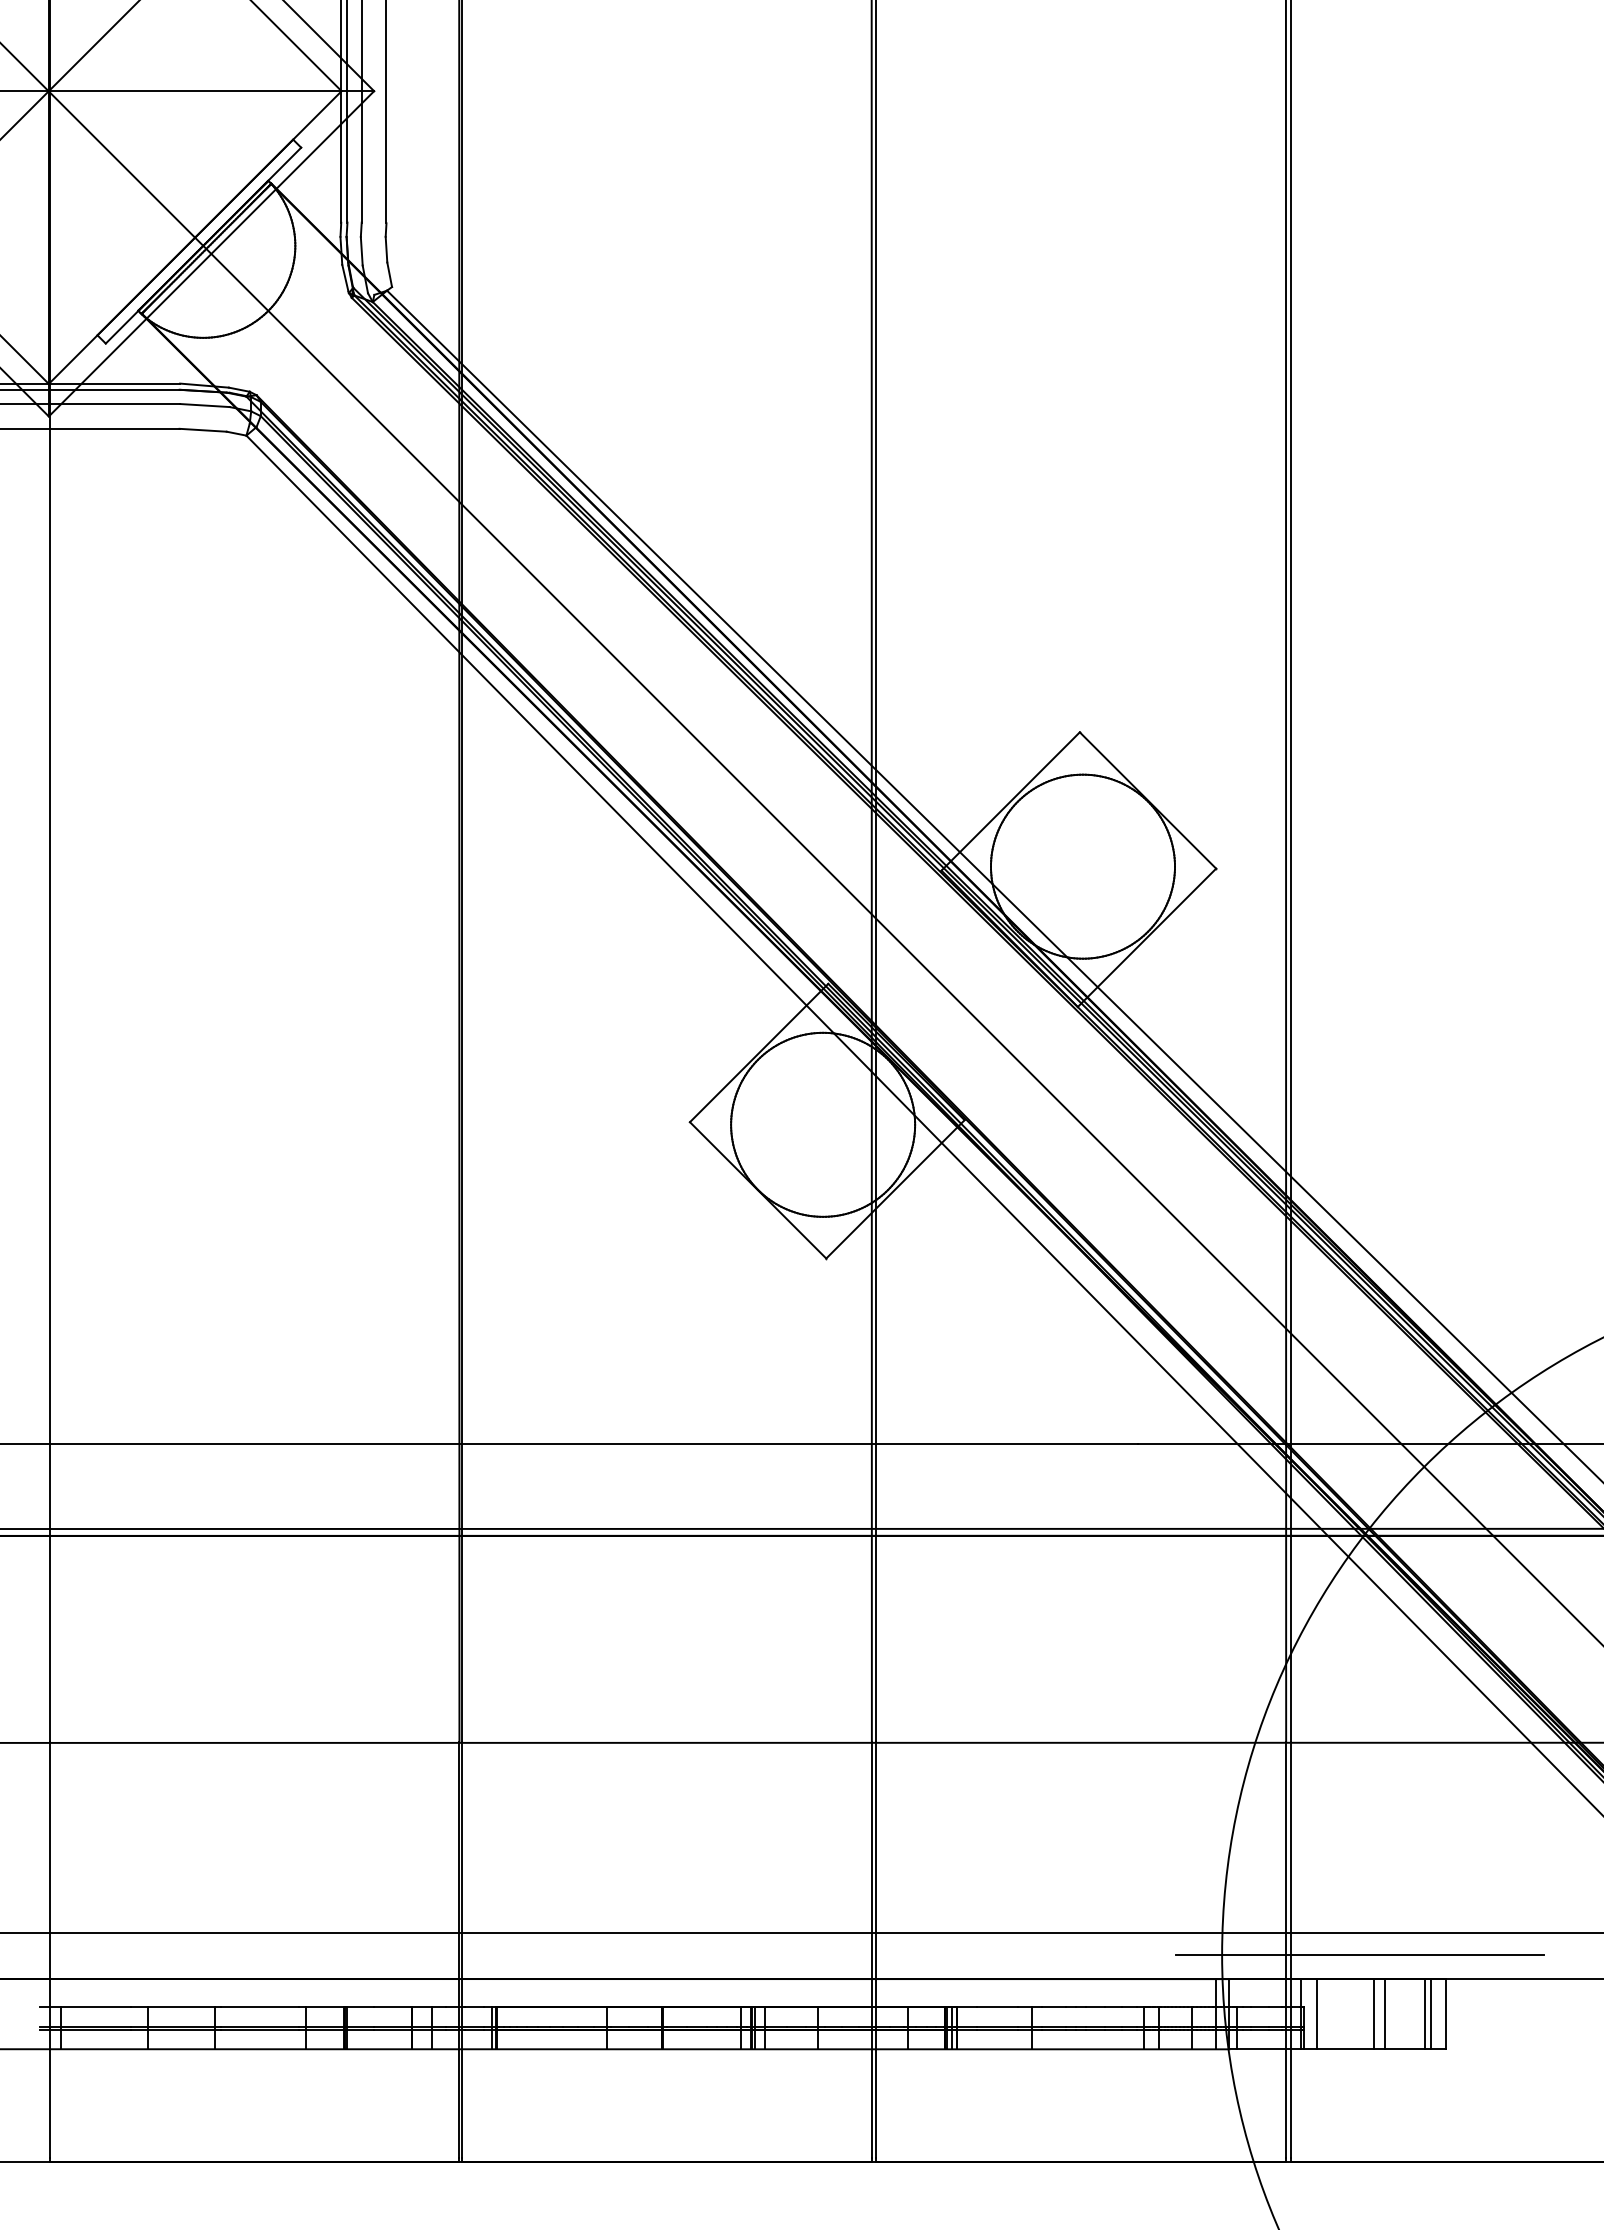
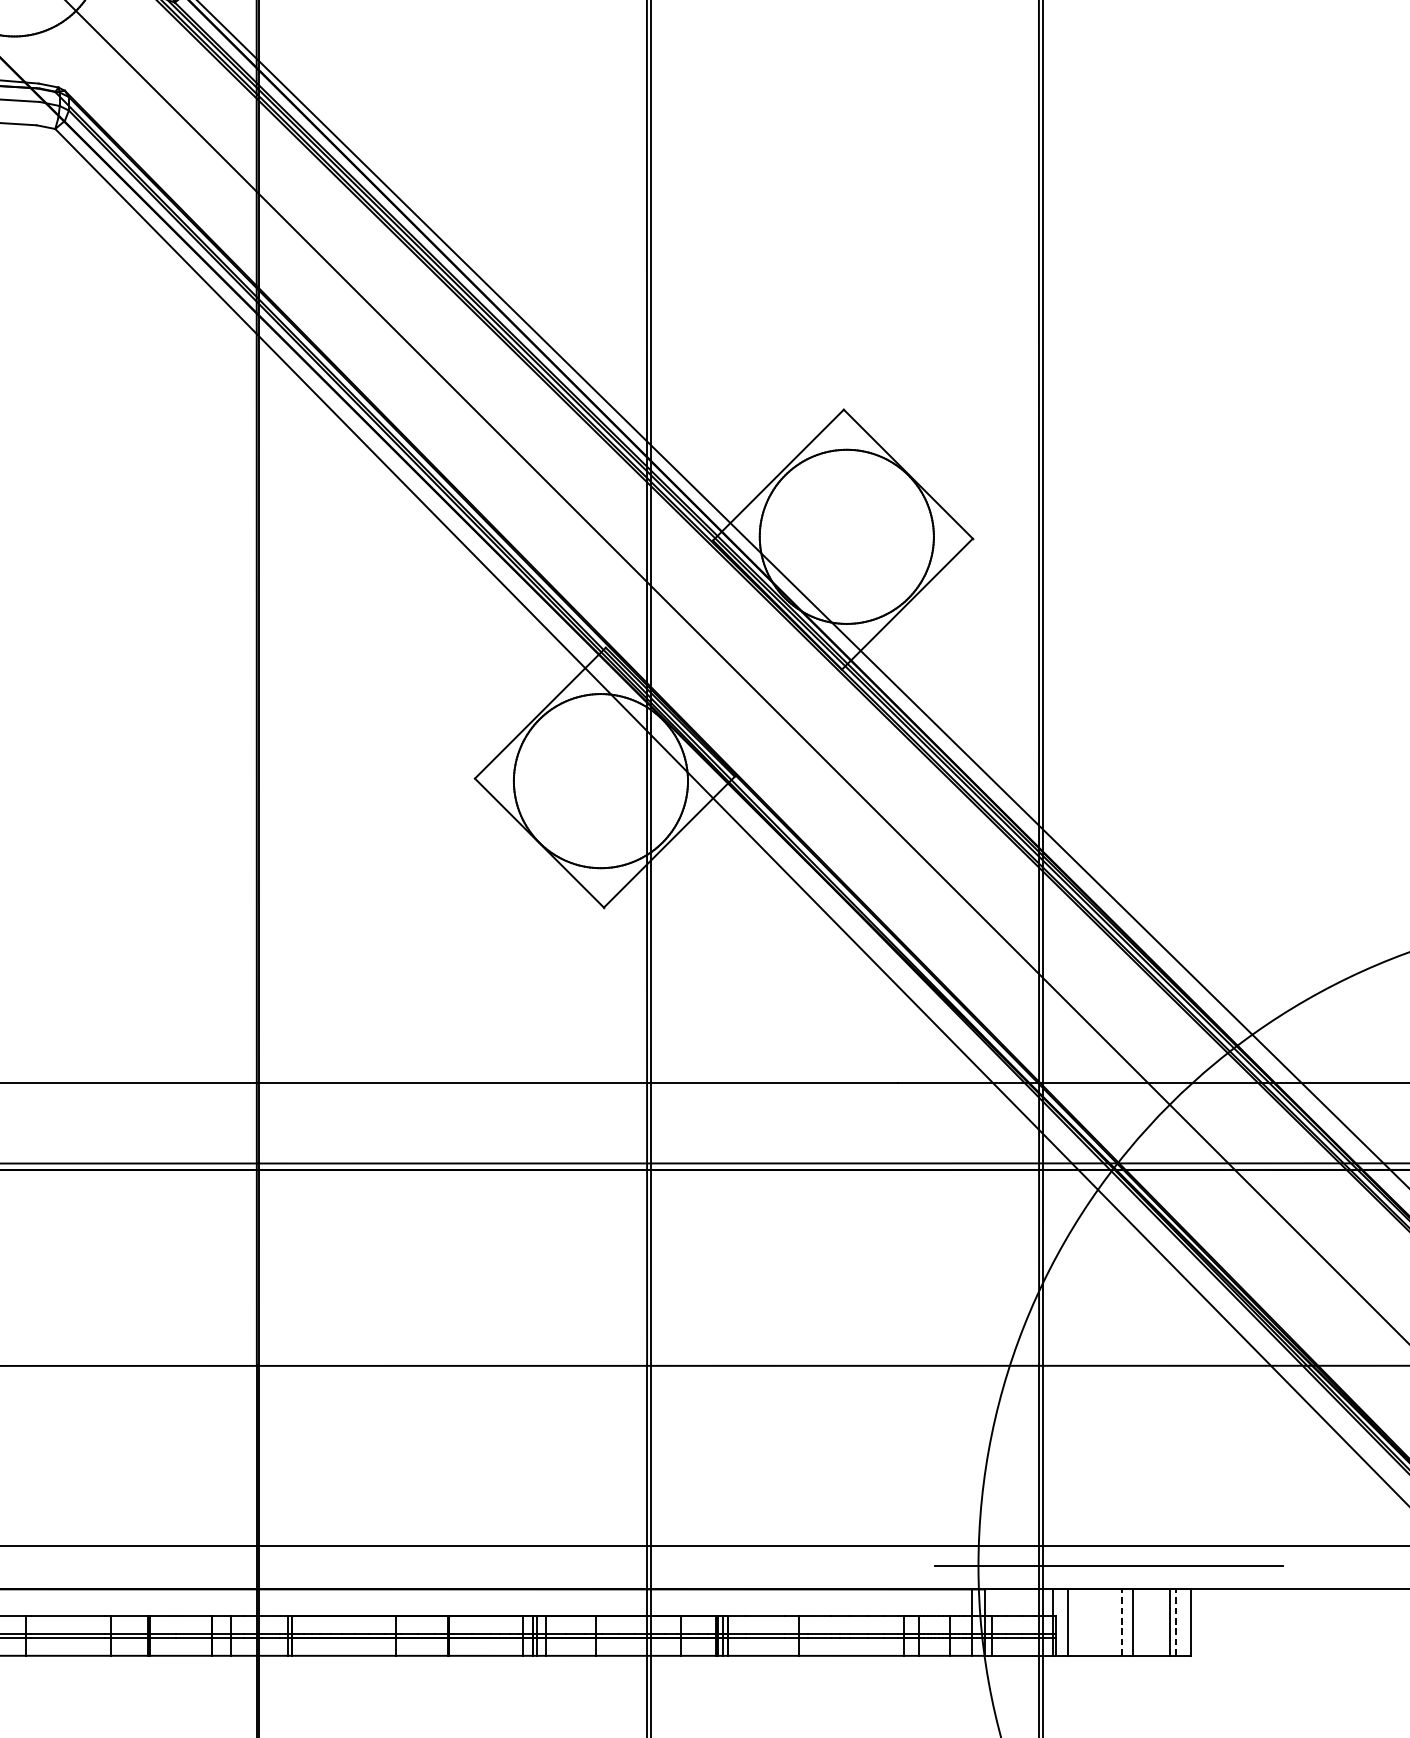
line: (1374, 2013) -> (1122, 1621), solid -> dashed
line: (1430, 2013) -> (1175, 1621), solid -> dashed

